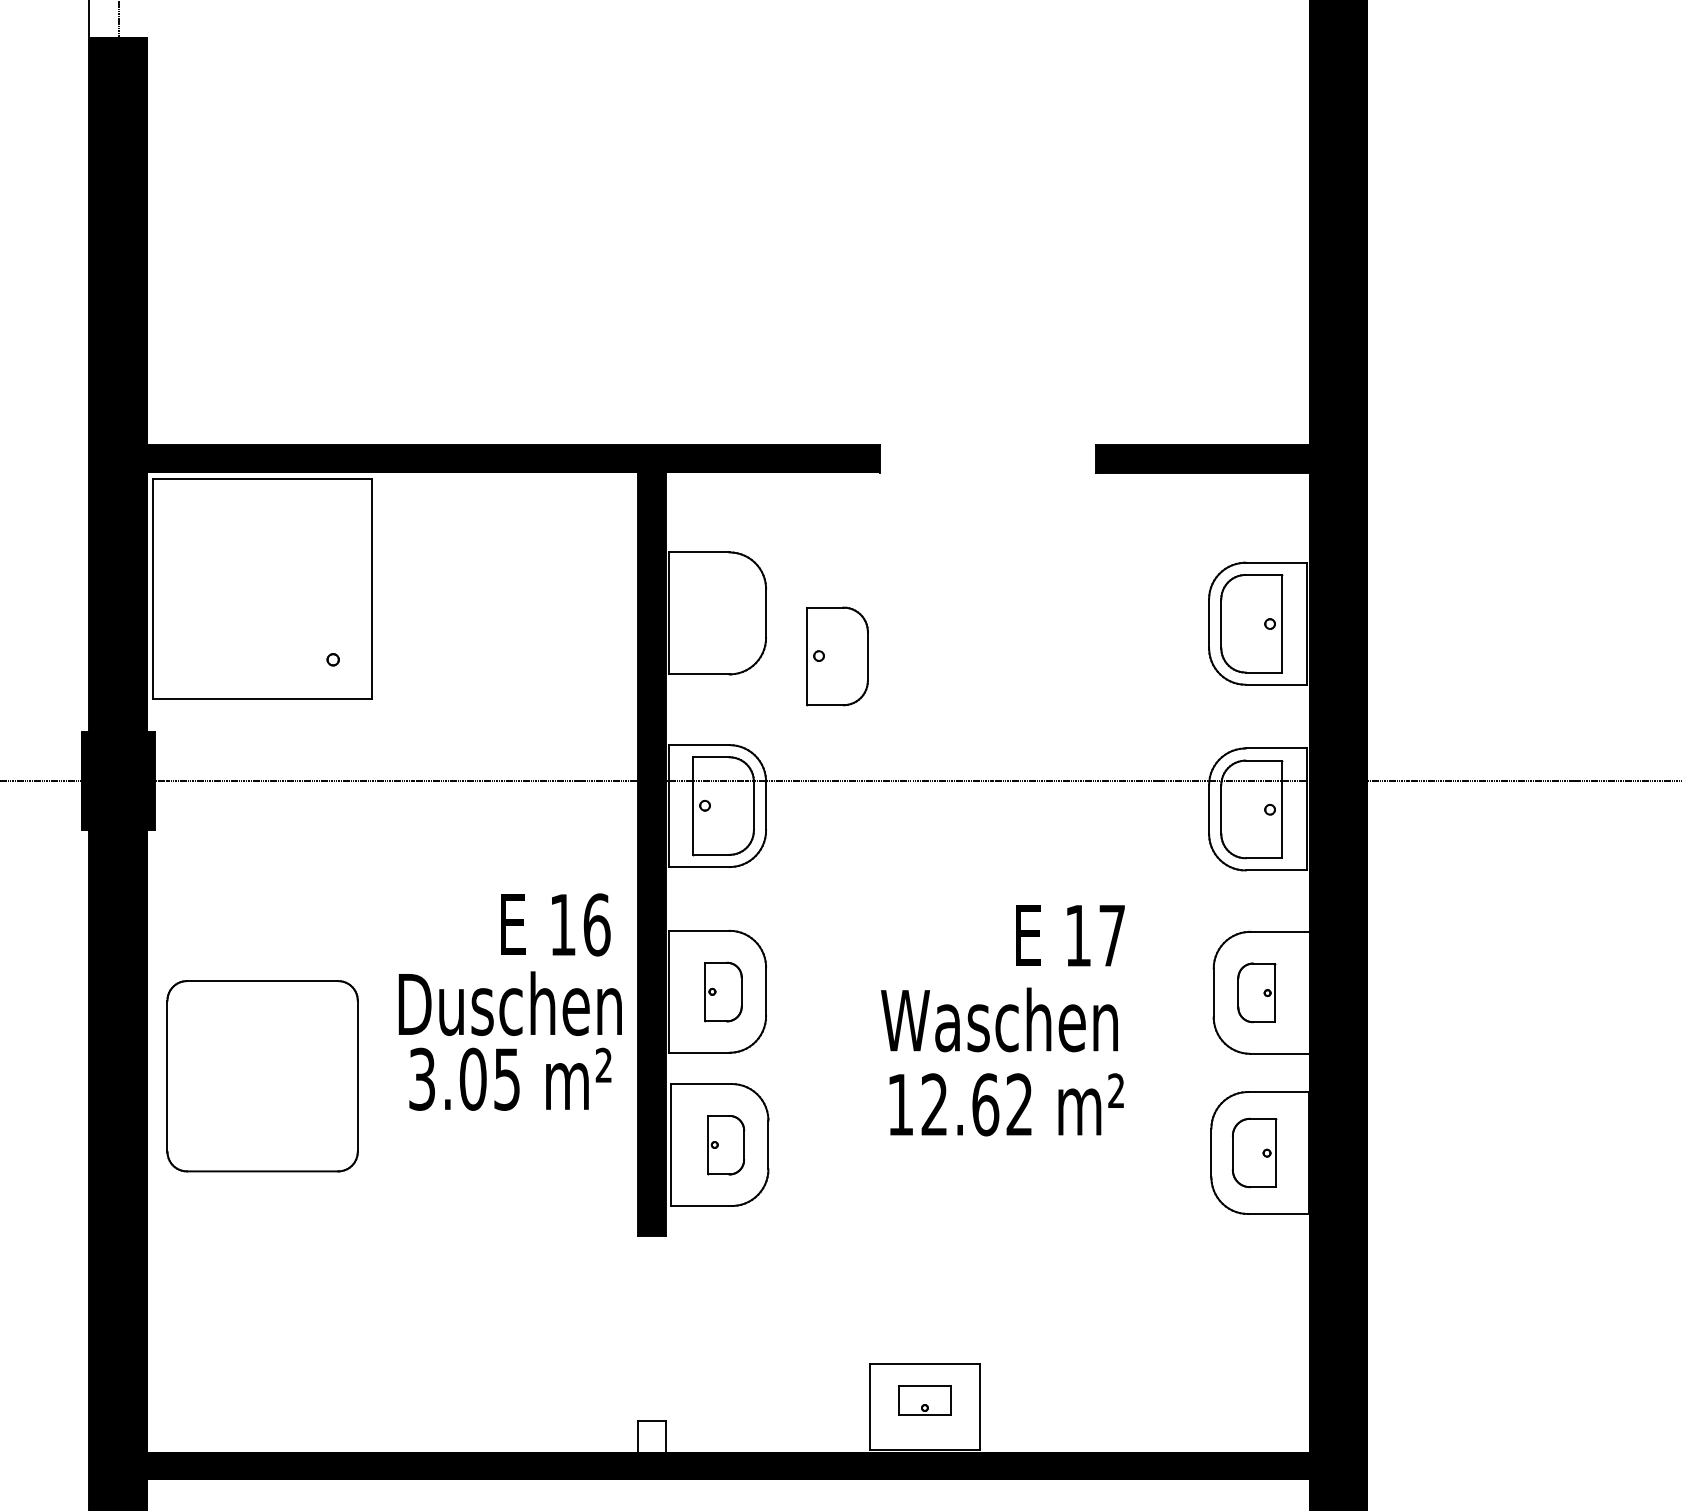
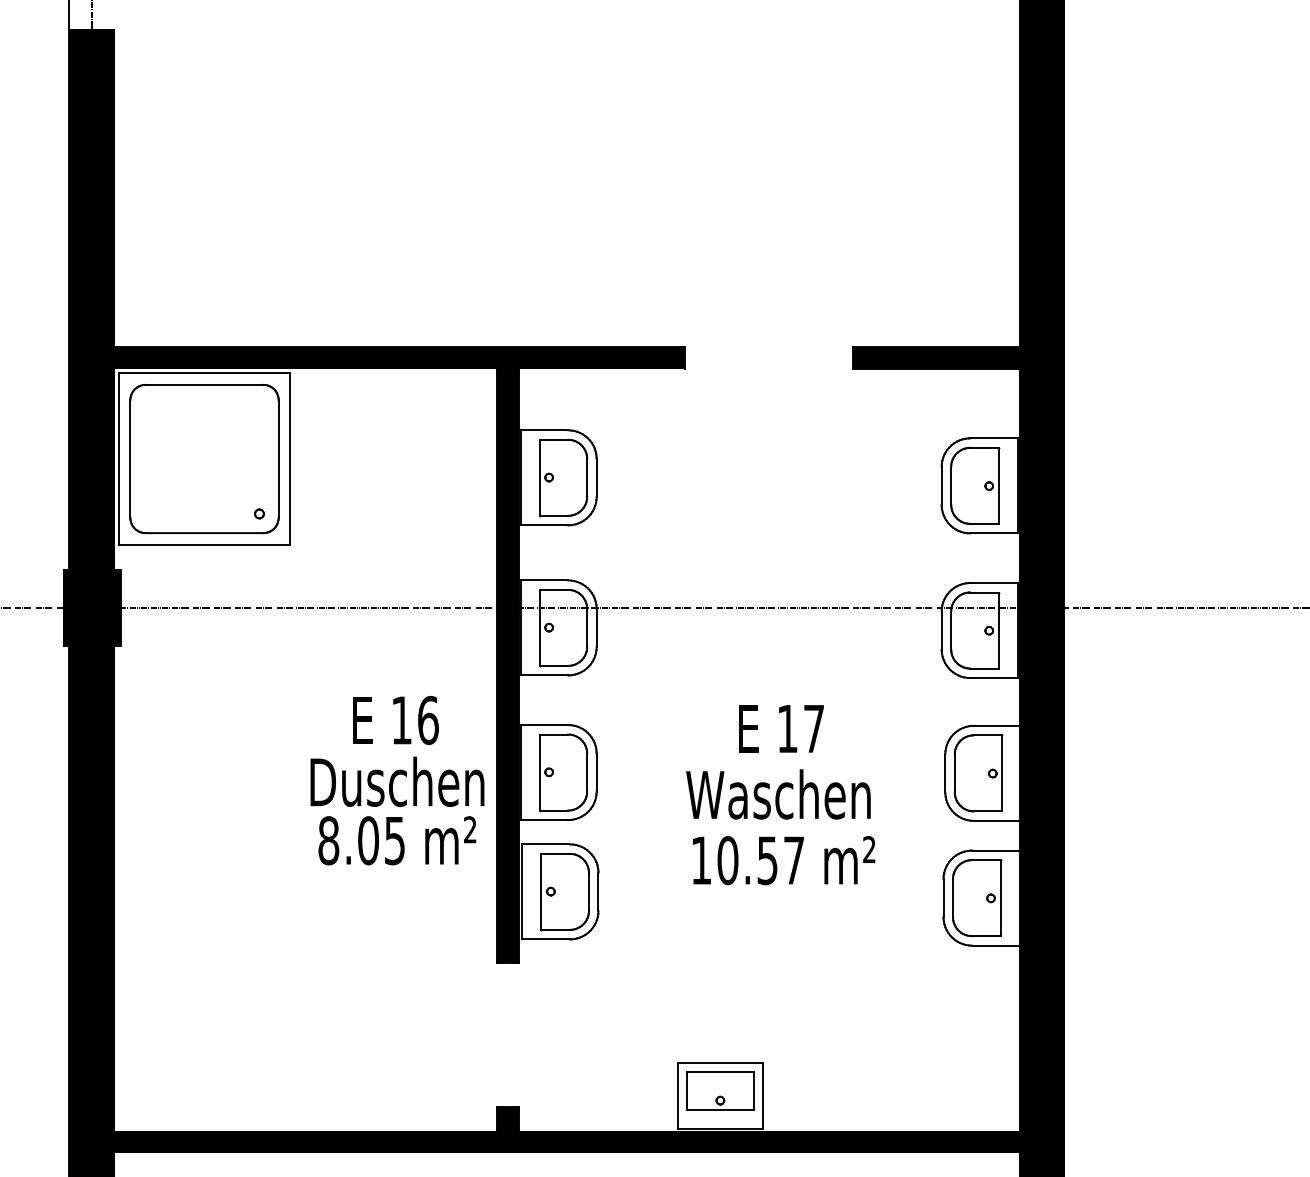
part: (837, 656) -> (563, 477), moved
text: (555, 924) -> (396, 720), moved
text: (1070, 935) -> (781, 728), moved
part: (723, 992) -> (563, 773), size x1.67
part: (1256, 992) -> (978, 773), size x1.67
part: (262, 1076) -> (204, 459), moved
text: (422, 1078) -> (329, 840), 3.05 -> 8.05
text: (976, 1104) -> (760, 860), 12.62 -> 10.57
part: (725, 1145) -> (565, 892), size x1.67
part: (1254, 1152) -> (977, 897), size x1.43
part: (924, 1400) -> (720, 1090), size x1.67
fill: (652, 1436) -> (508, 1118), added

